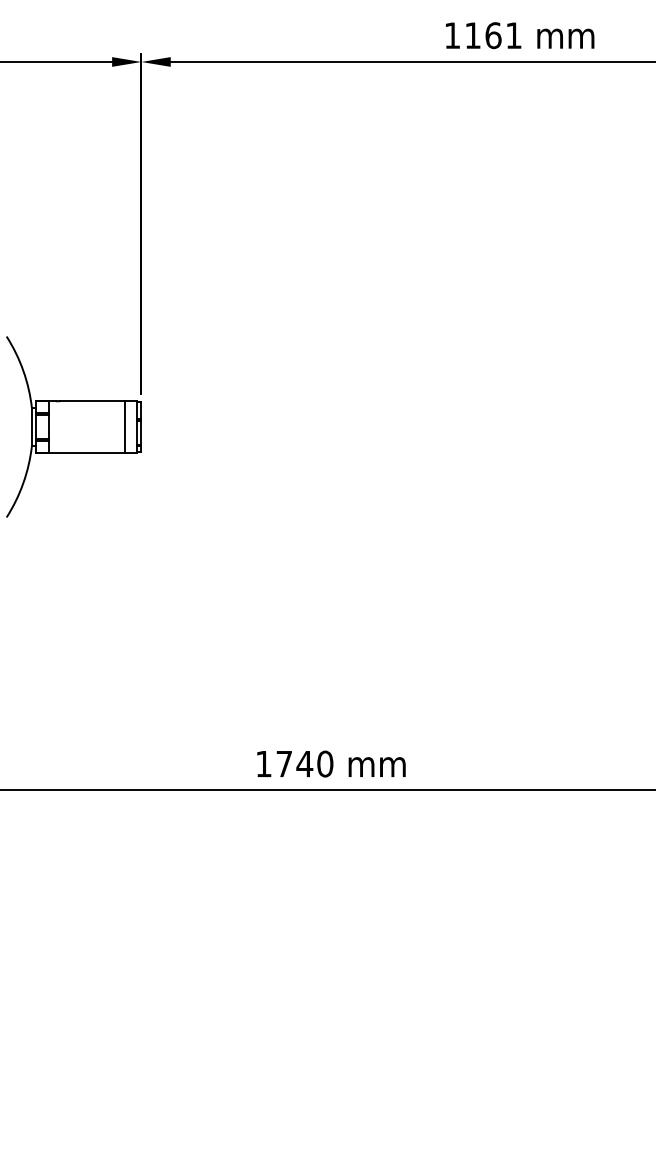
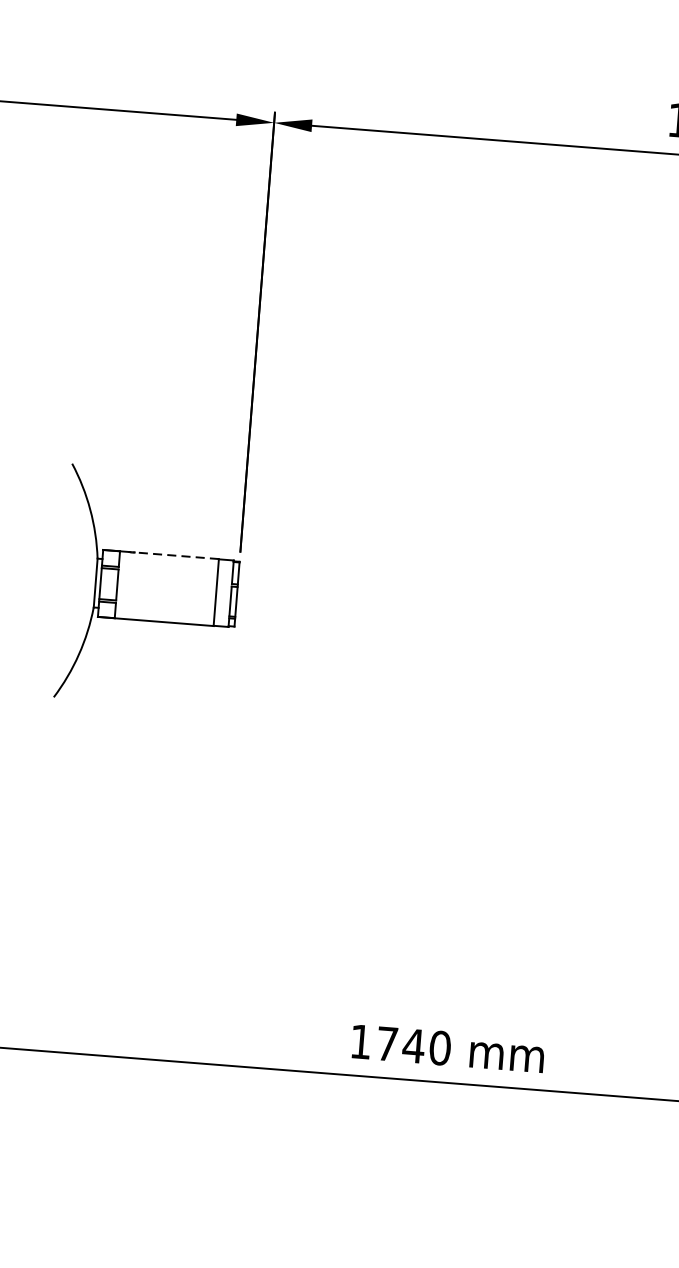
line: (92, 401) -> (176, 556), solid -> dashed

